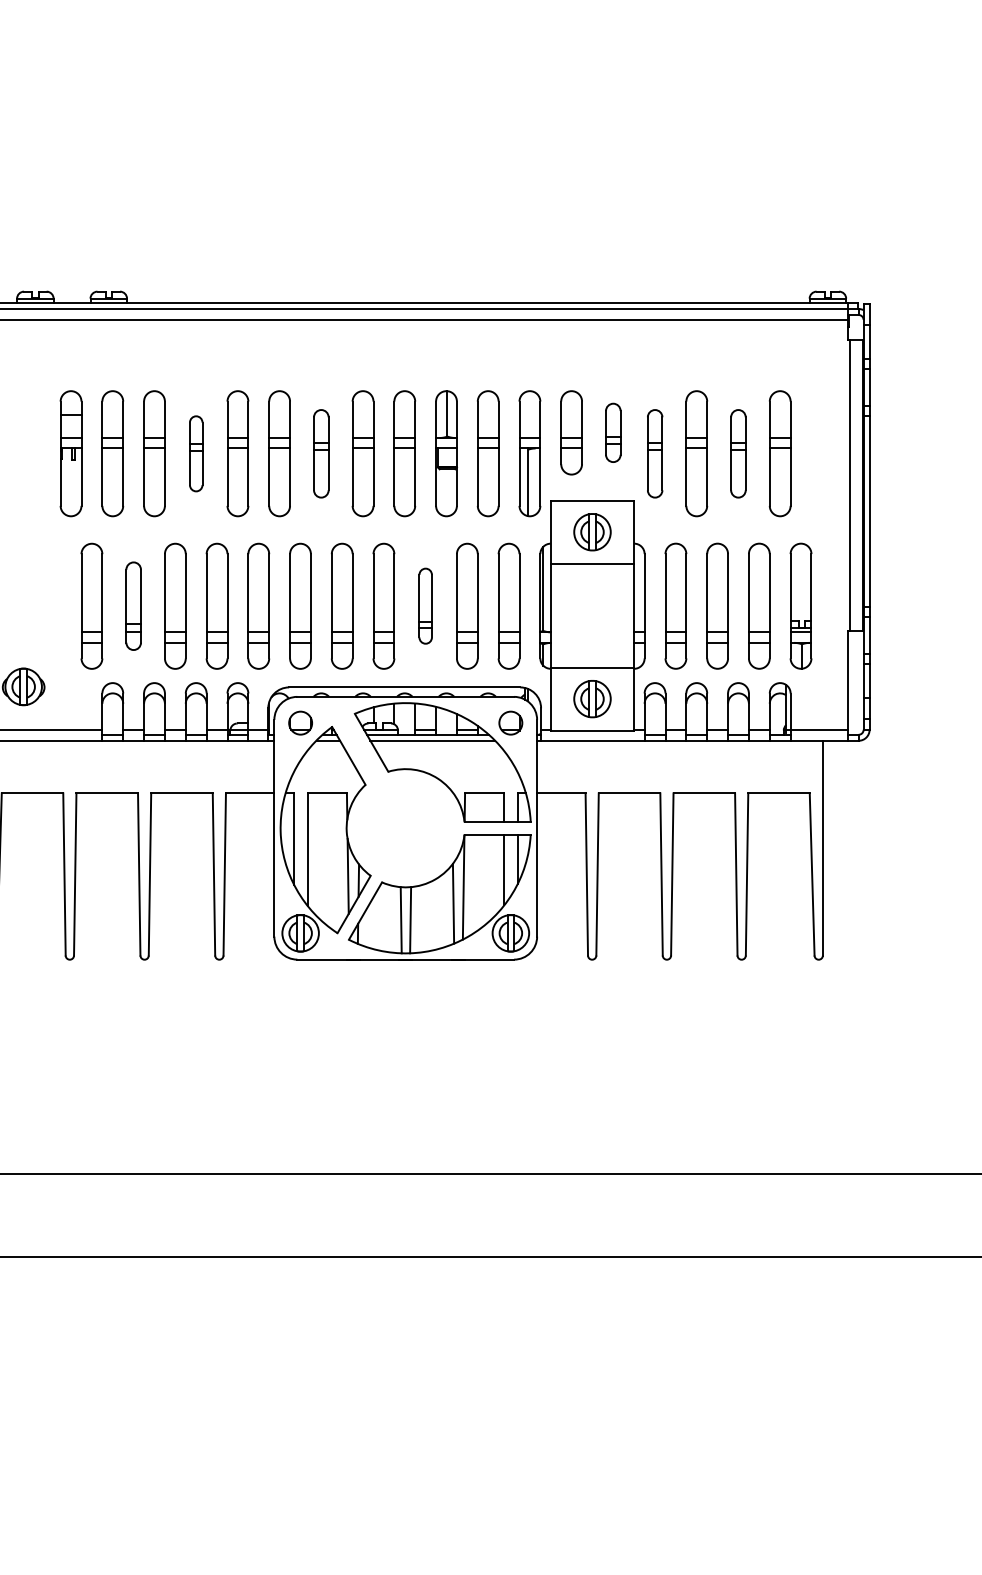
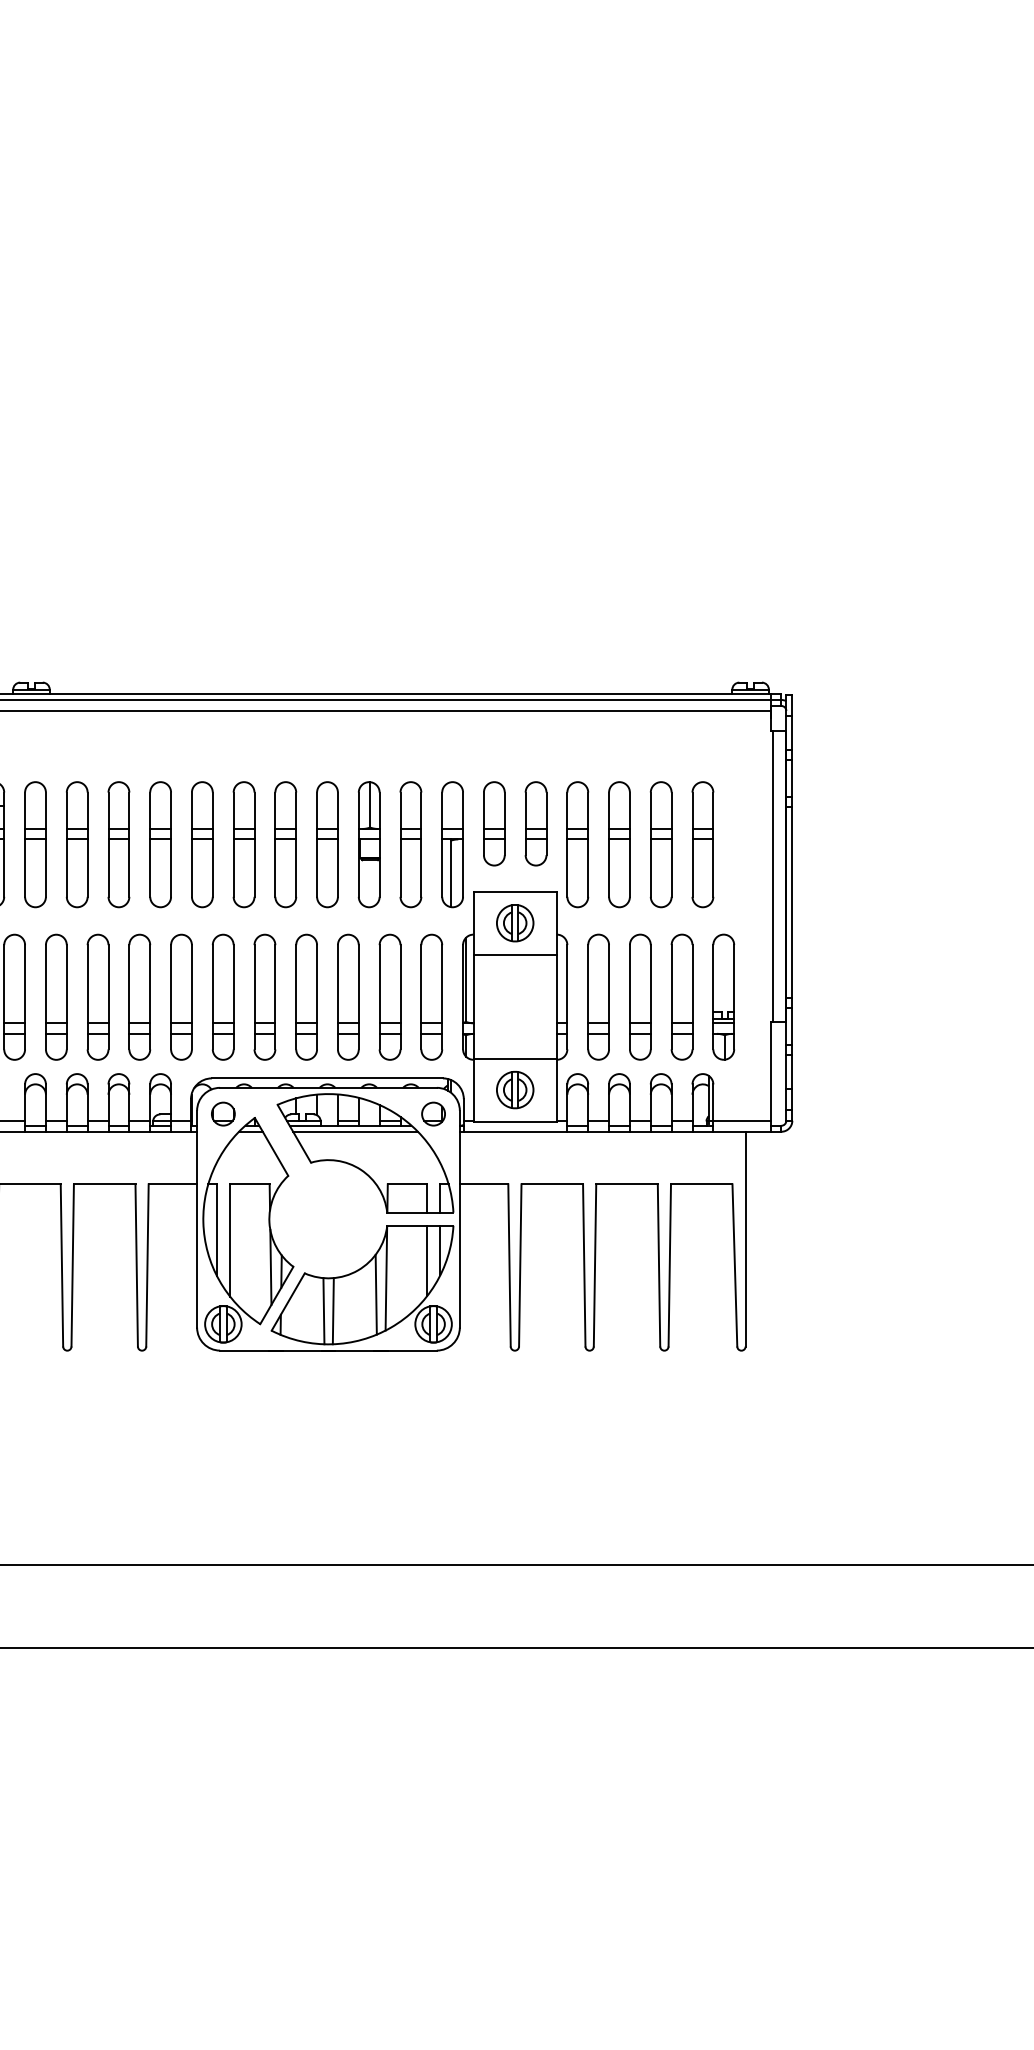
part: (612, 432) -> (535, 823), size x1.43
part: (195, 453) -> (118, 844), size x1.67
part: (320, 453) -> (243, 844), size x1.43
part: (654, 453) -> (577, 844), size x1.43
part: (737, 453) -> (660, 844), size x1.43
part: (133, 605) -> (56, 996), size x1.43
part: (425, 605) -> (348, 996), size x1.67

